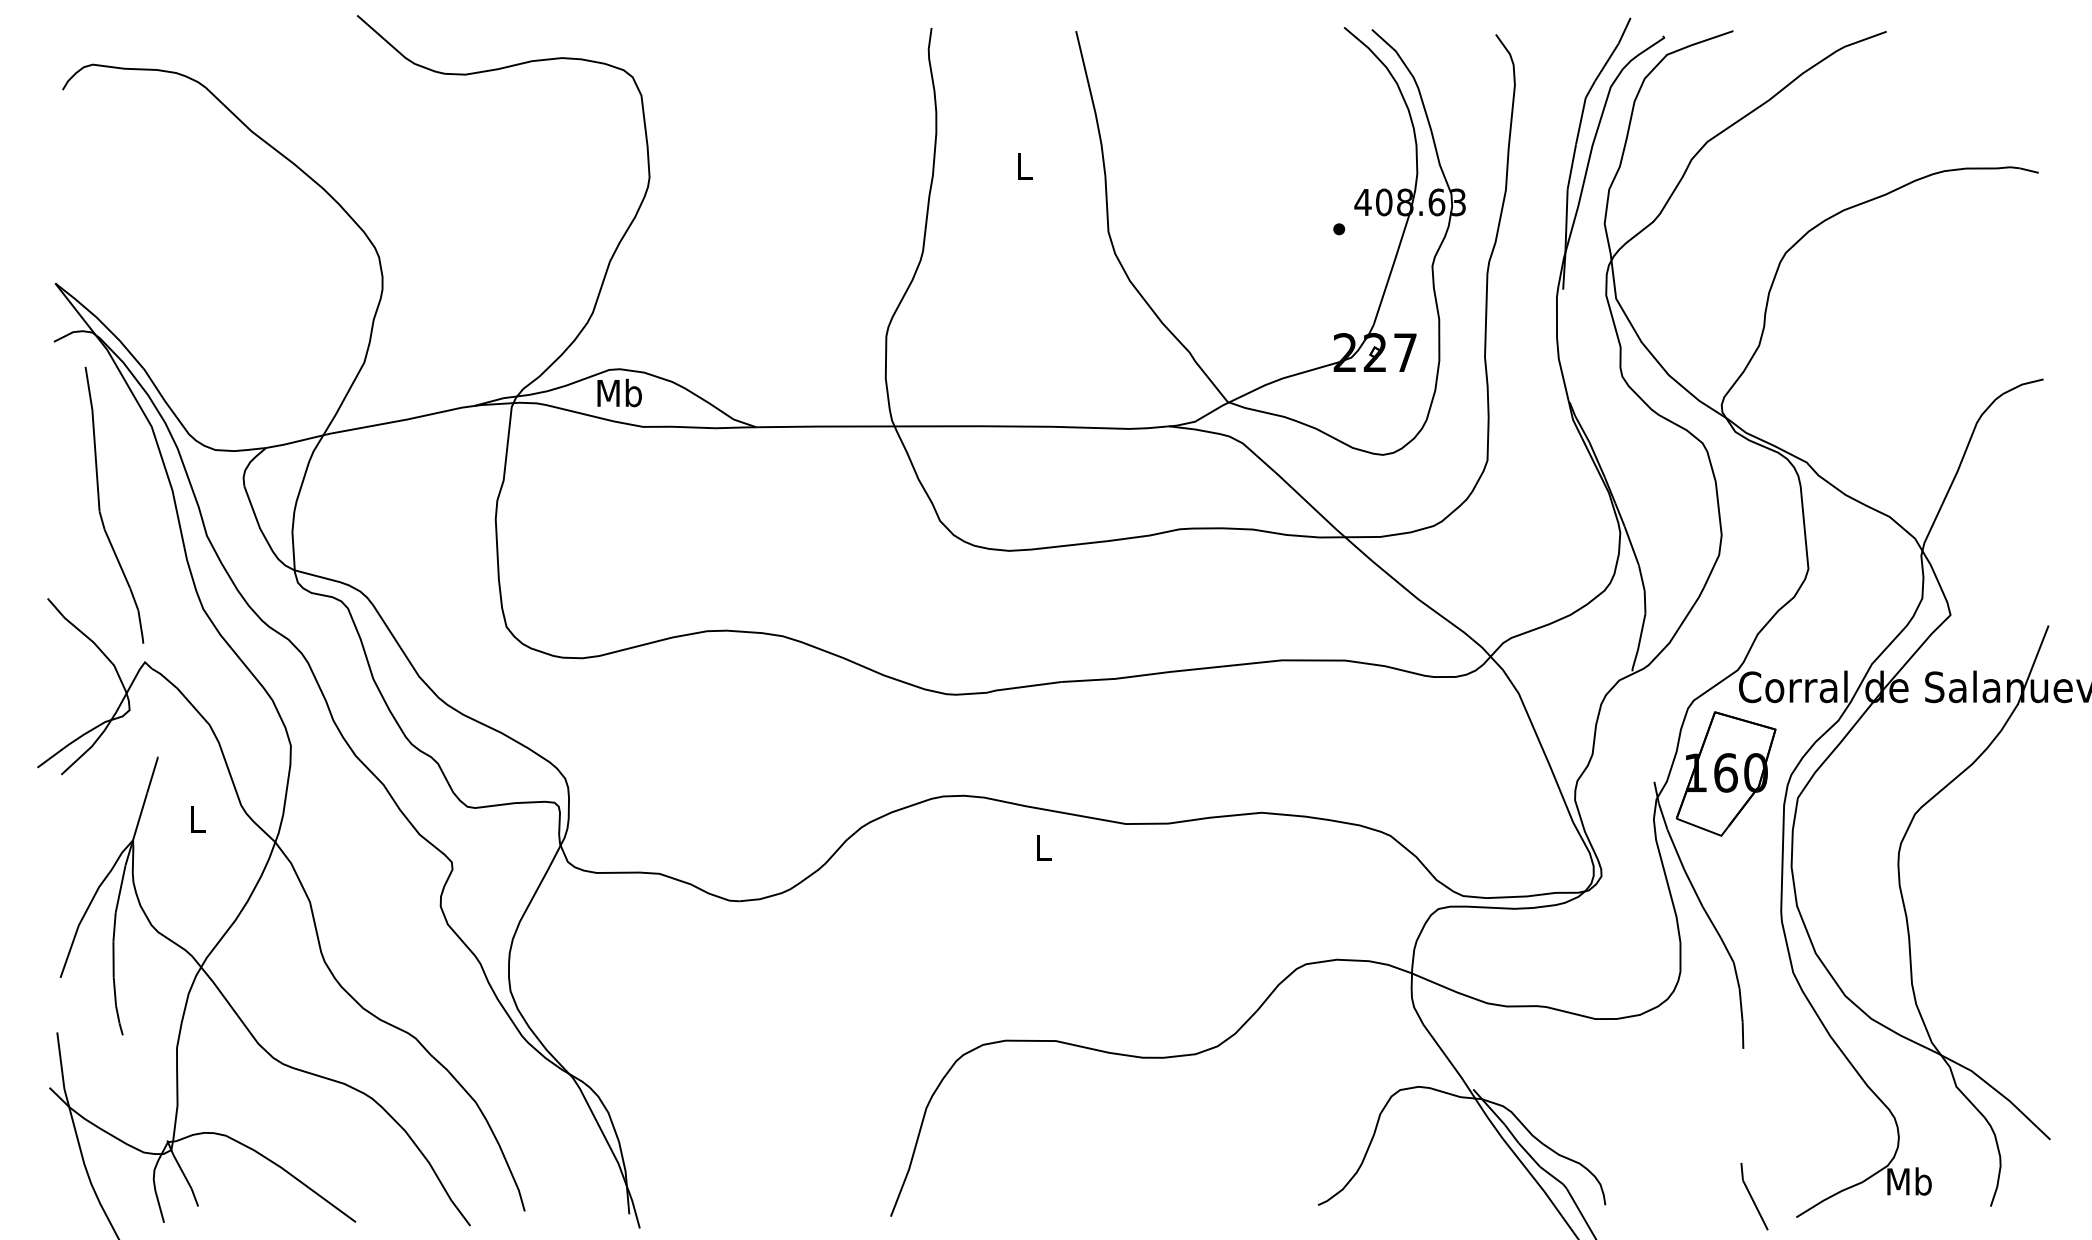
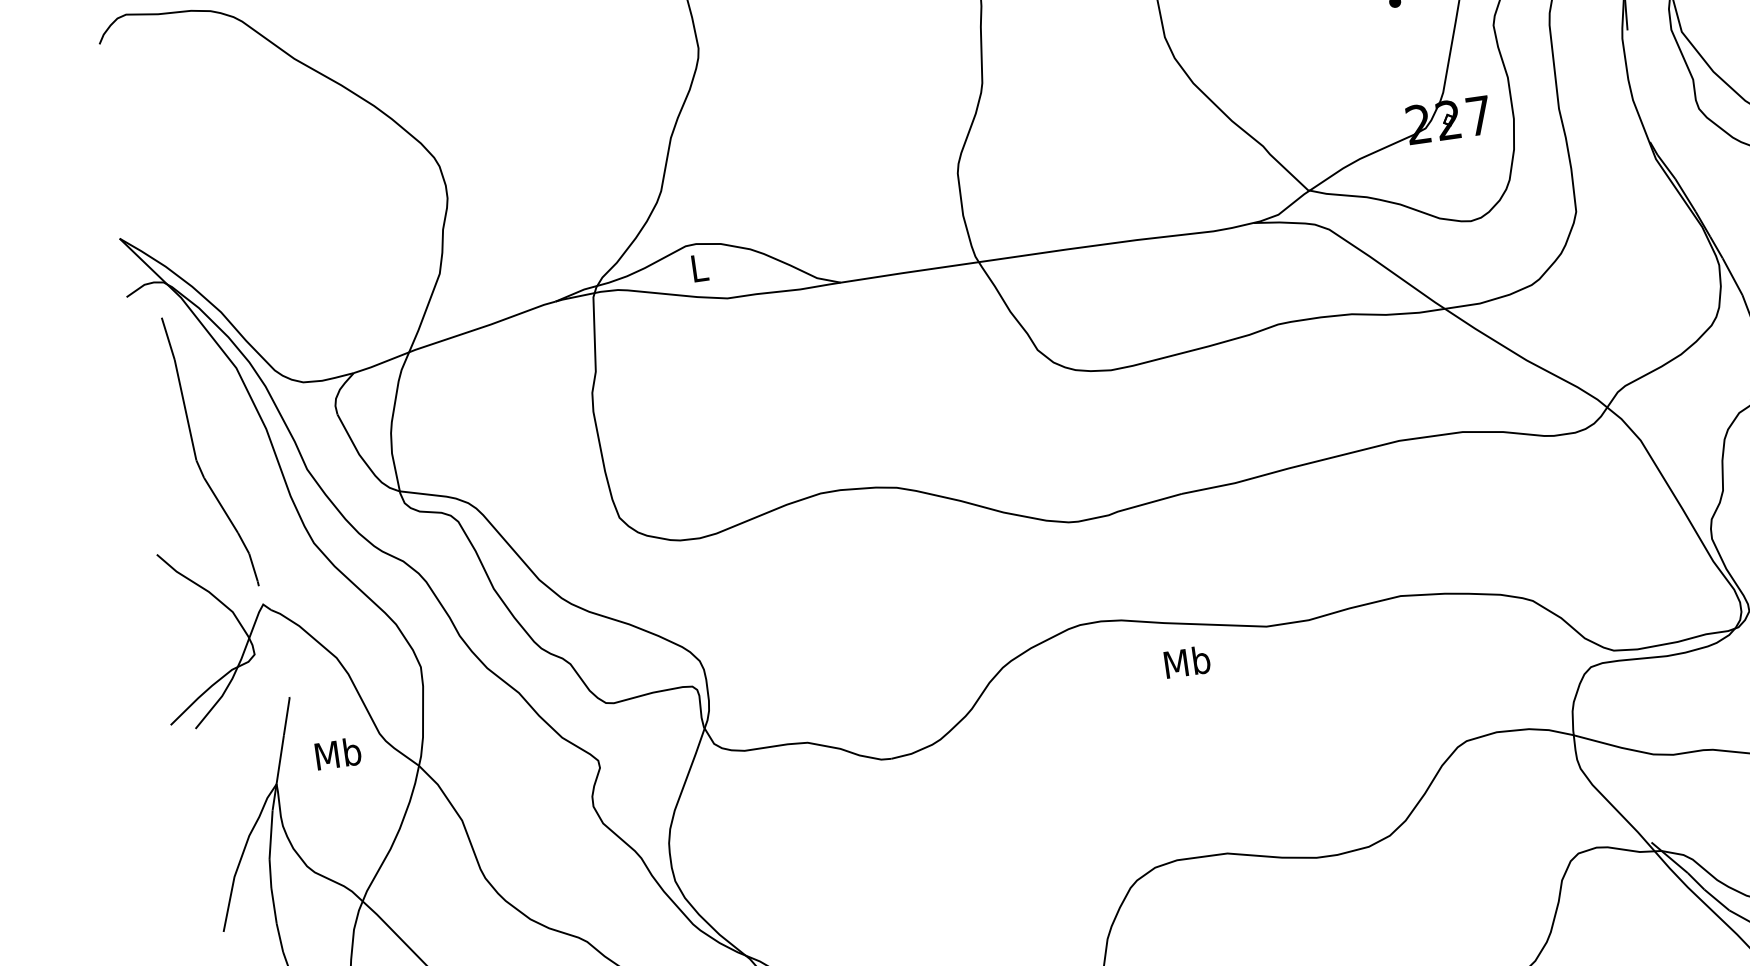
text: (619, 392) -> (699, 267), Mb -> L
text: (197, 818) -> (337, 753), L -> Mb
text: (1043, 847) -> (1187, 661), L -> Mb

